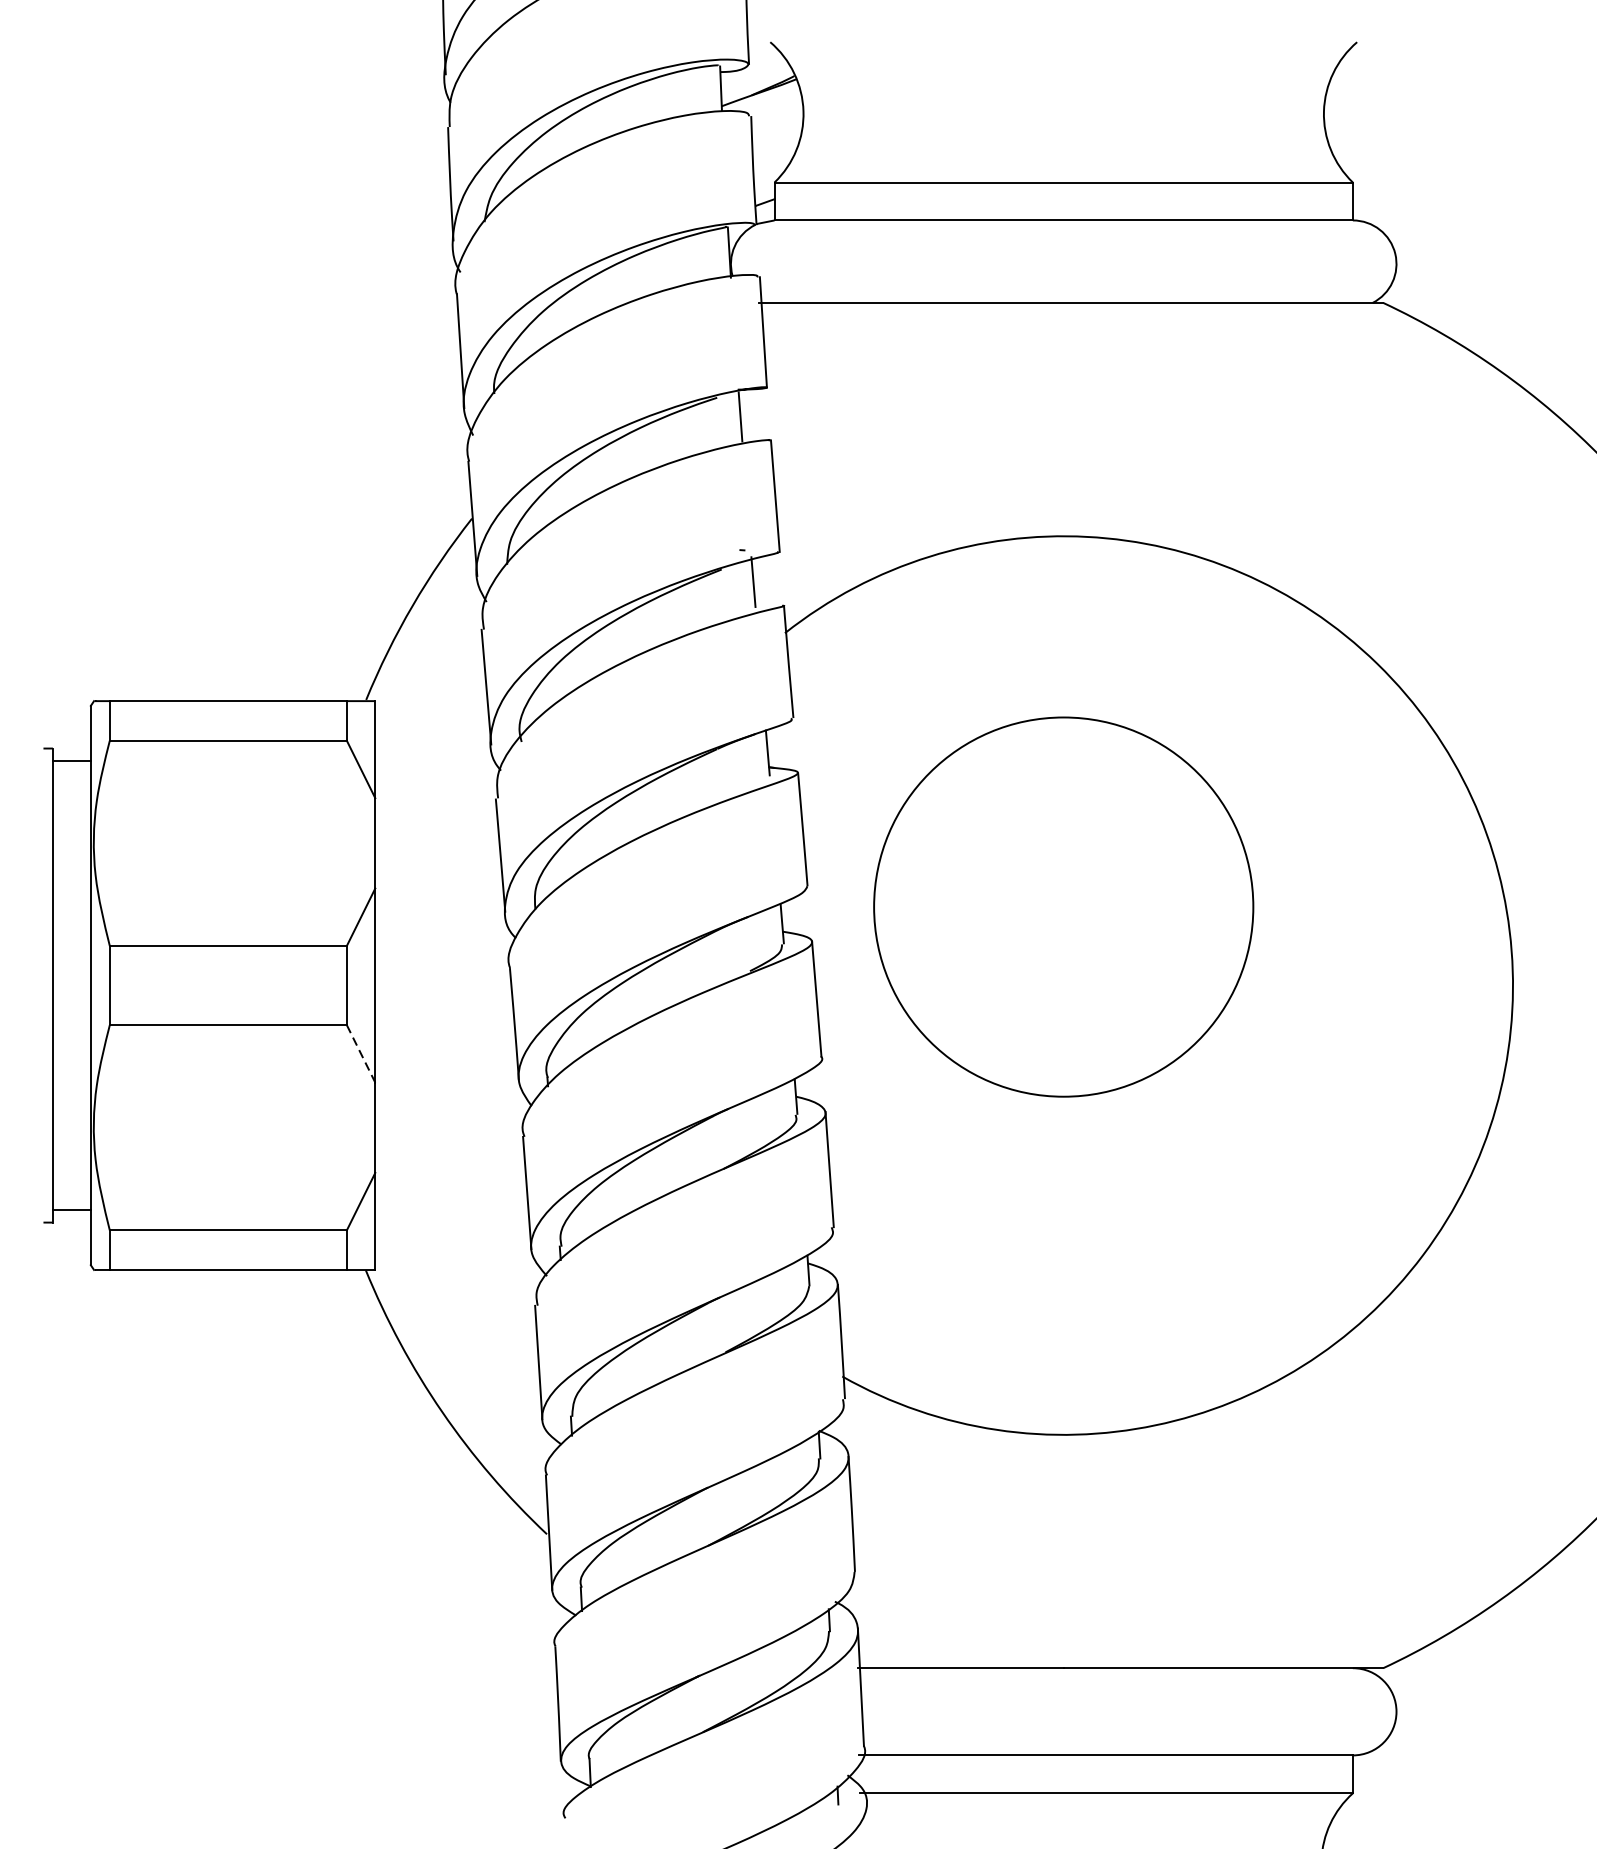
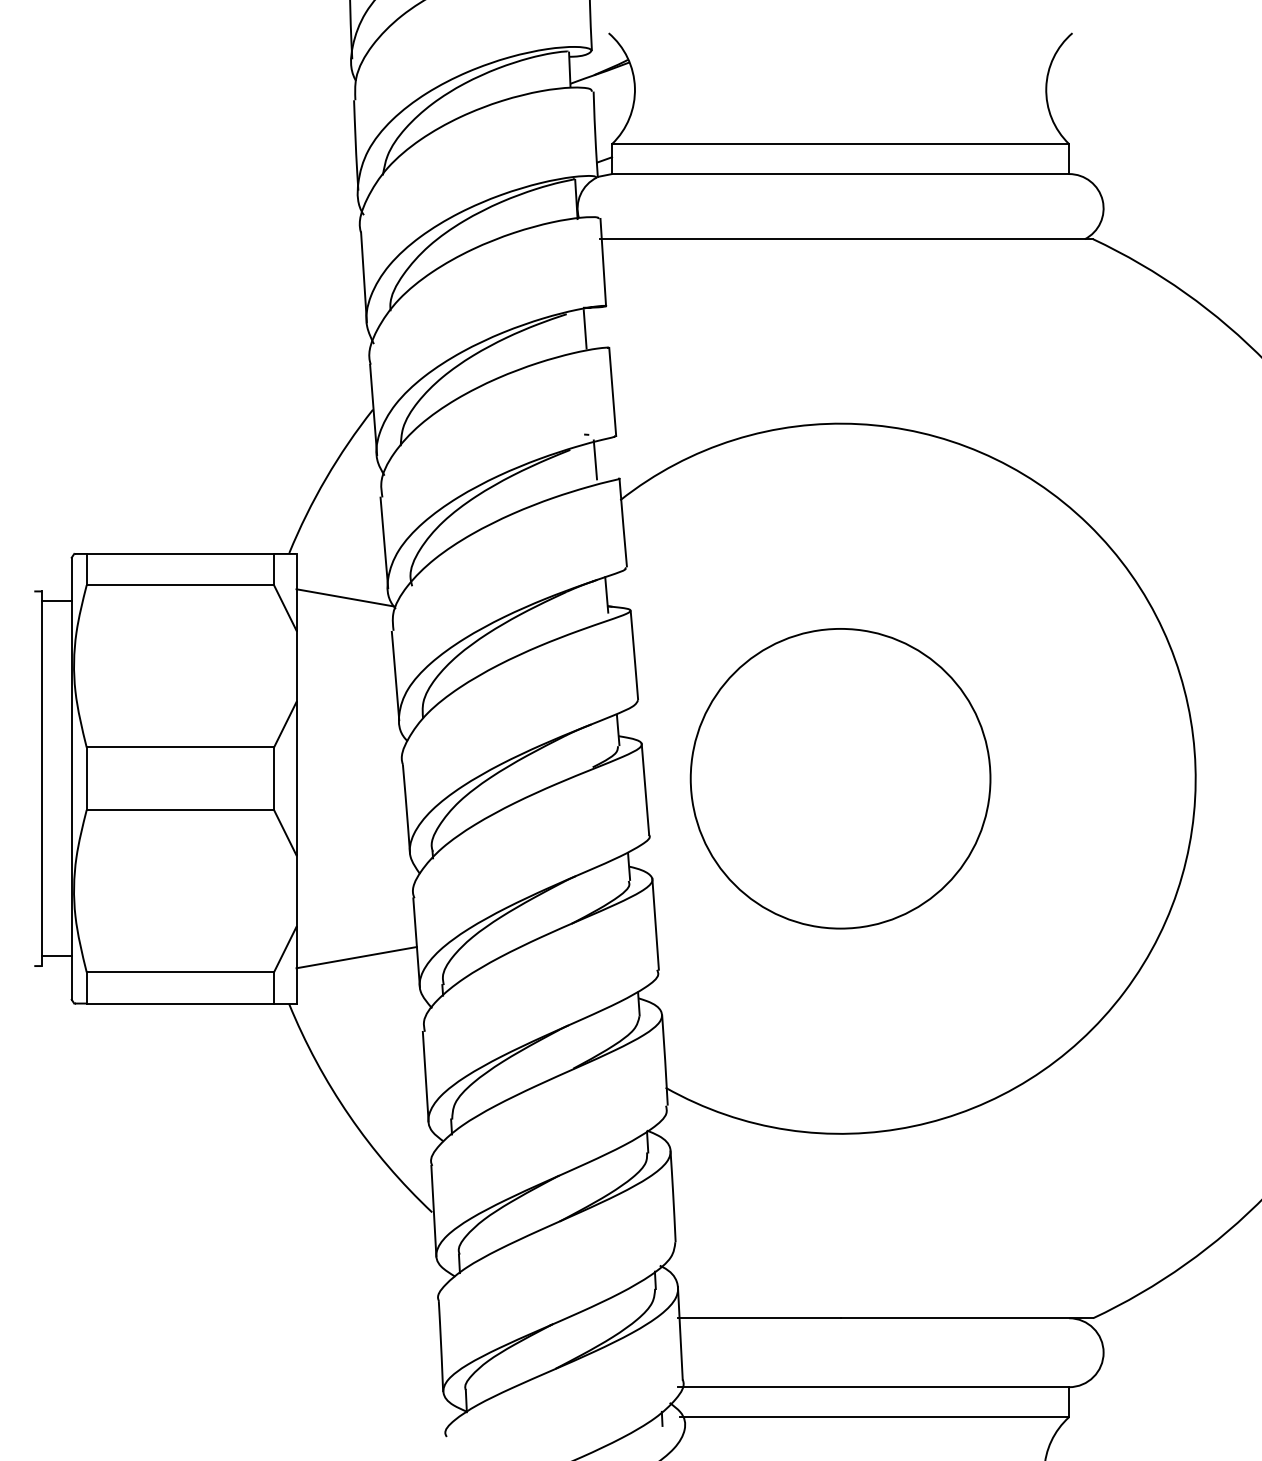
line: (435, 756) -> (344, 597), added
circle: (1063, 906) -> (840, 778), moved
line: (361, 1054) -> (285, 833), dashed -> solid
line: (451, 1211) -> (356, 957), added

